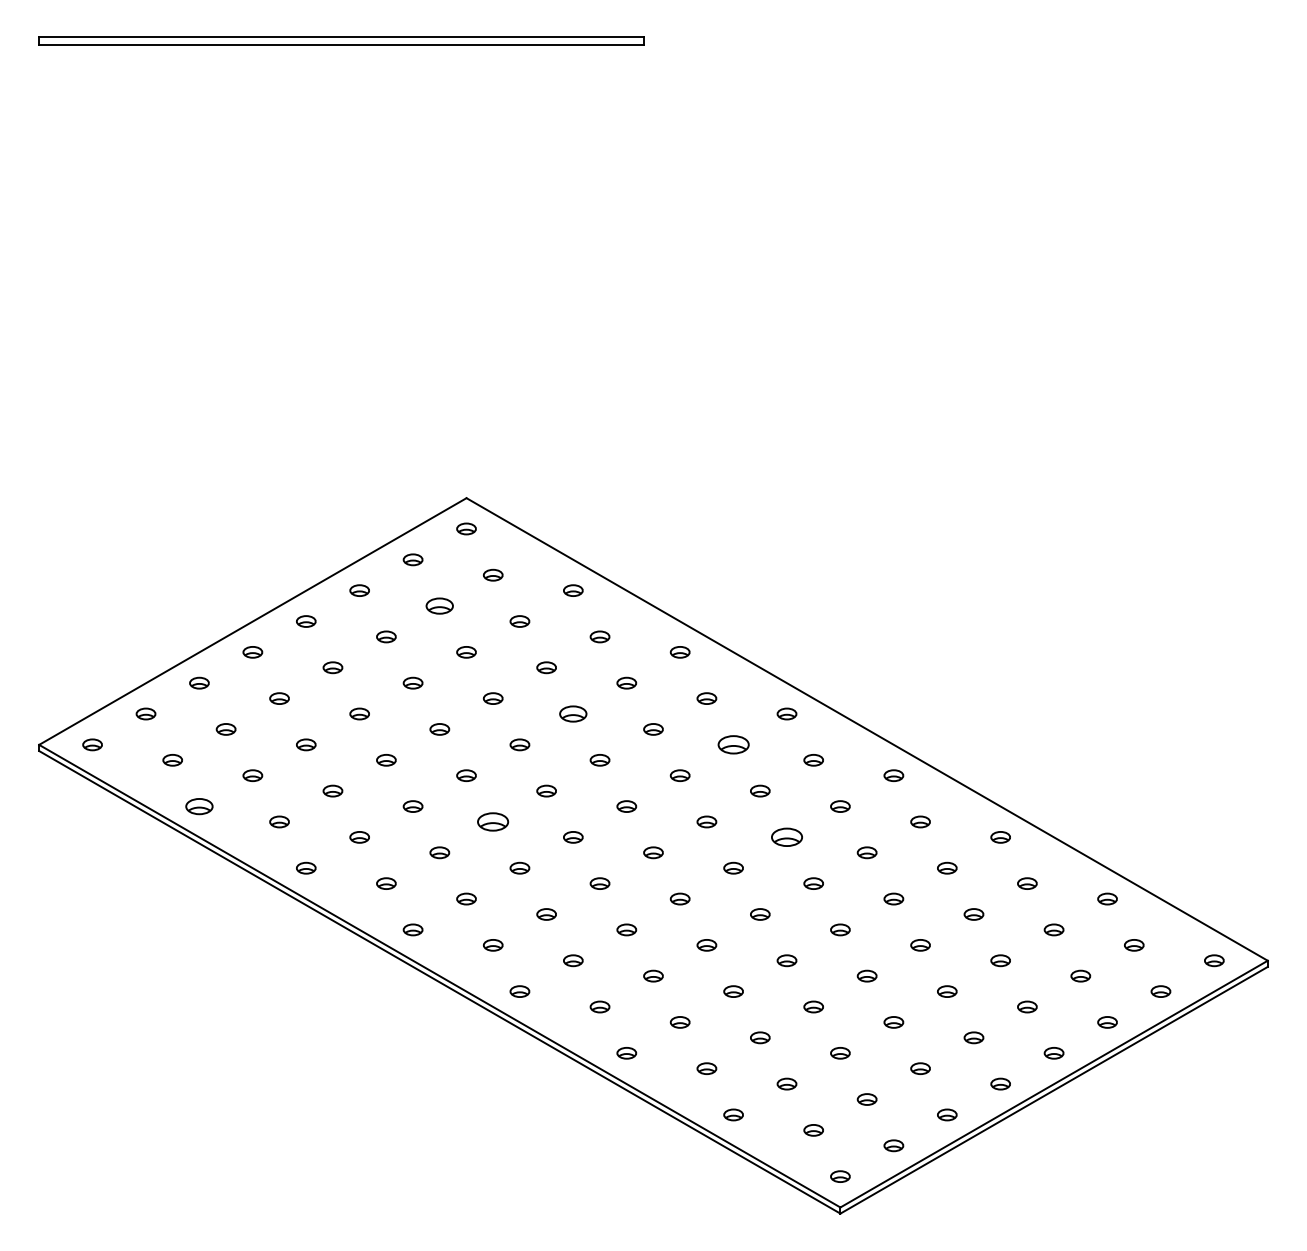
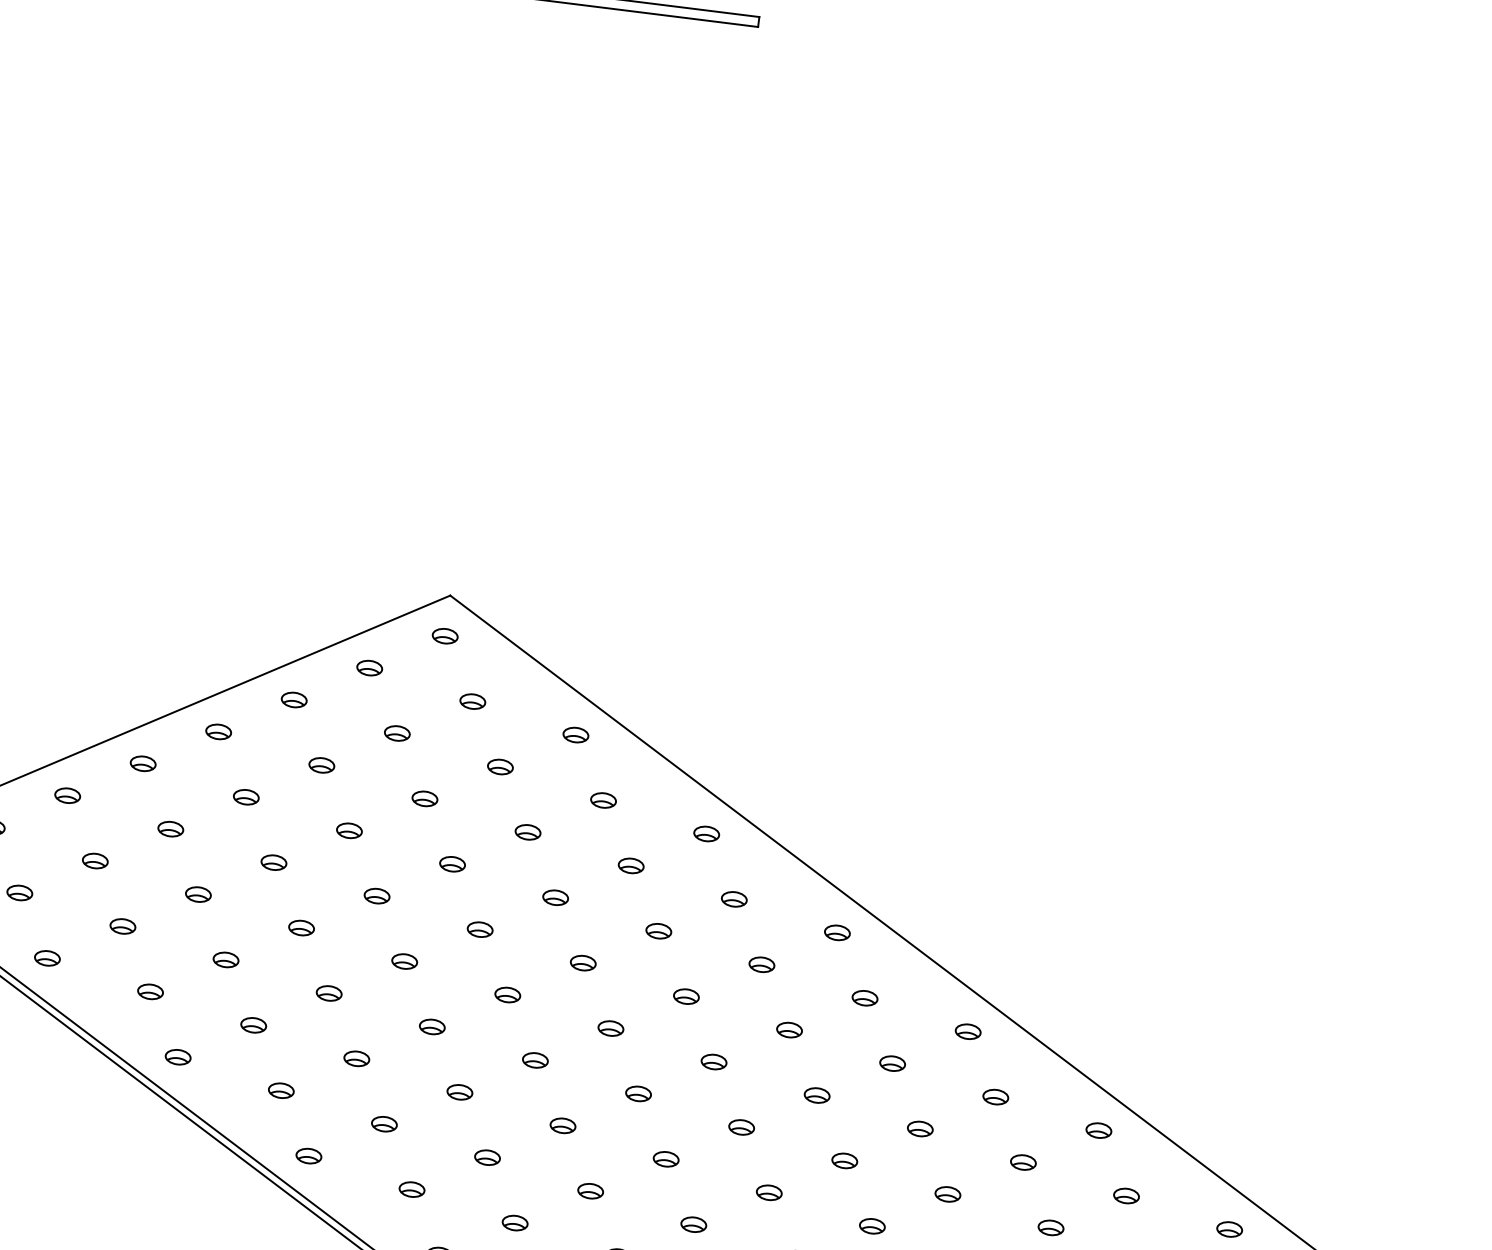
part: (439, 605) -> (397, 732), size x0.71
part: (573, 713) -> (555, 897), size x0.71
part: (733, 744) -> (761, 964), size x0.62
part: (199, 806) -> (47, 958), size x0.71
part: (493, 821) -> (432, 1026), size x0.62
part: (786, 837) -> (816, 1095), size x0.62

